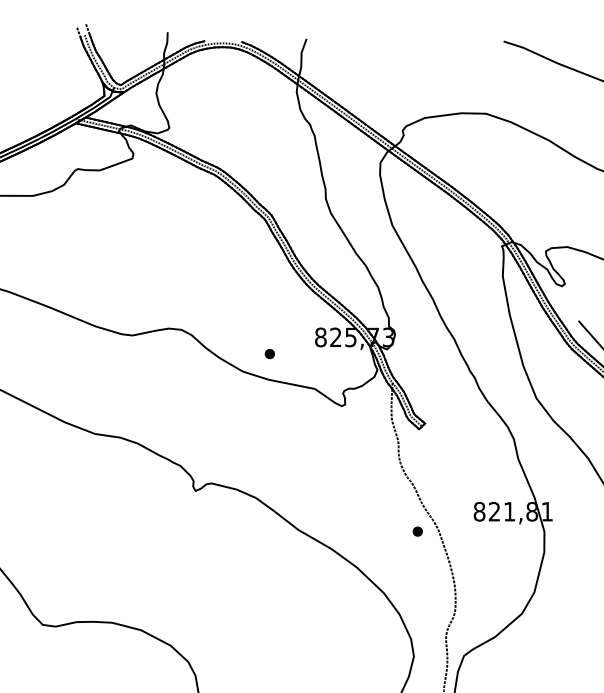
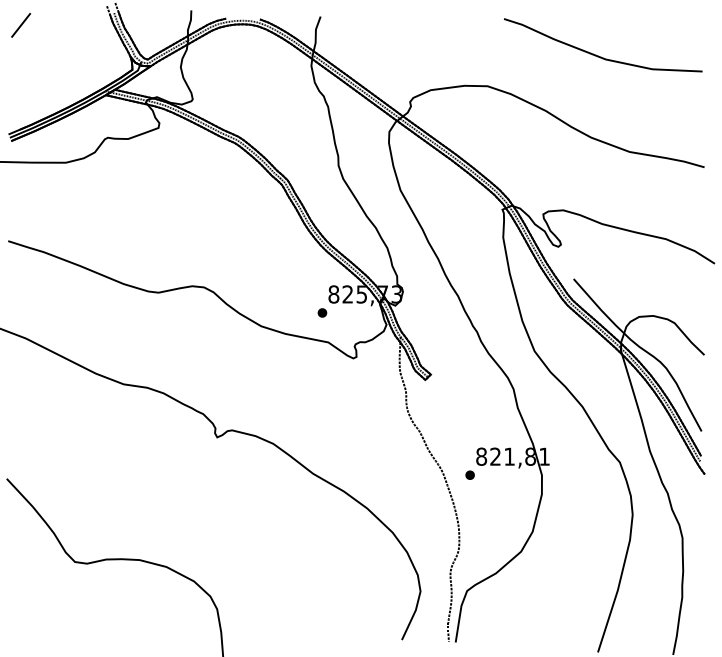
part: (269, 353) -> (322, 312), moved
part: (417, 530) -> (469, 474), moved

